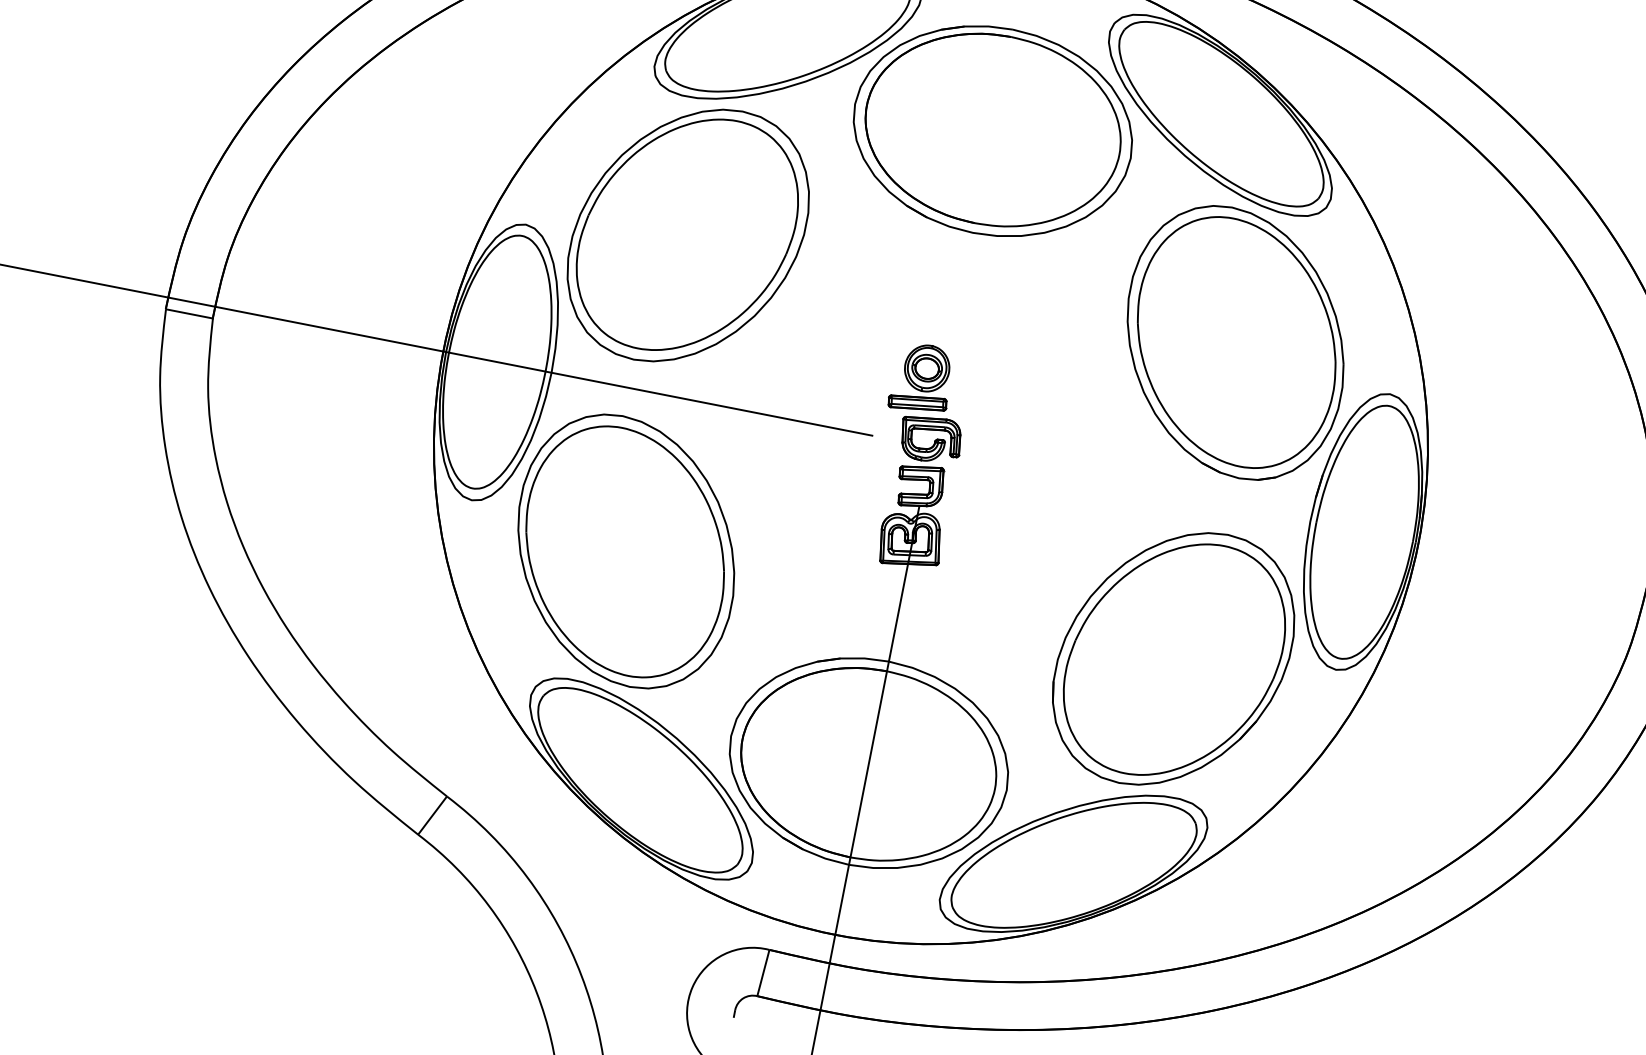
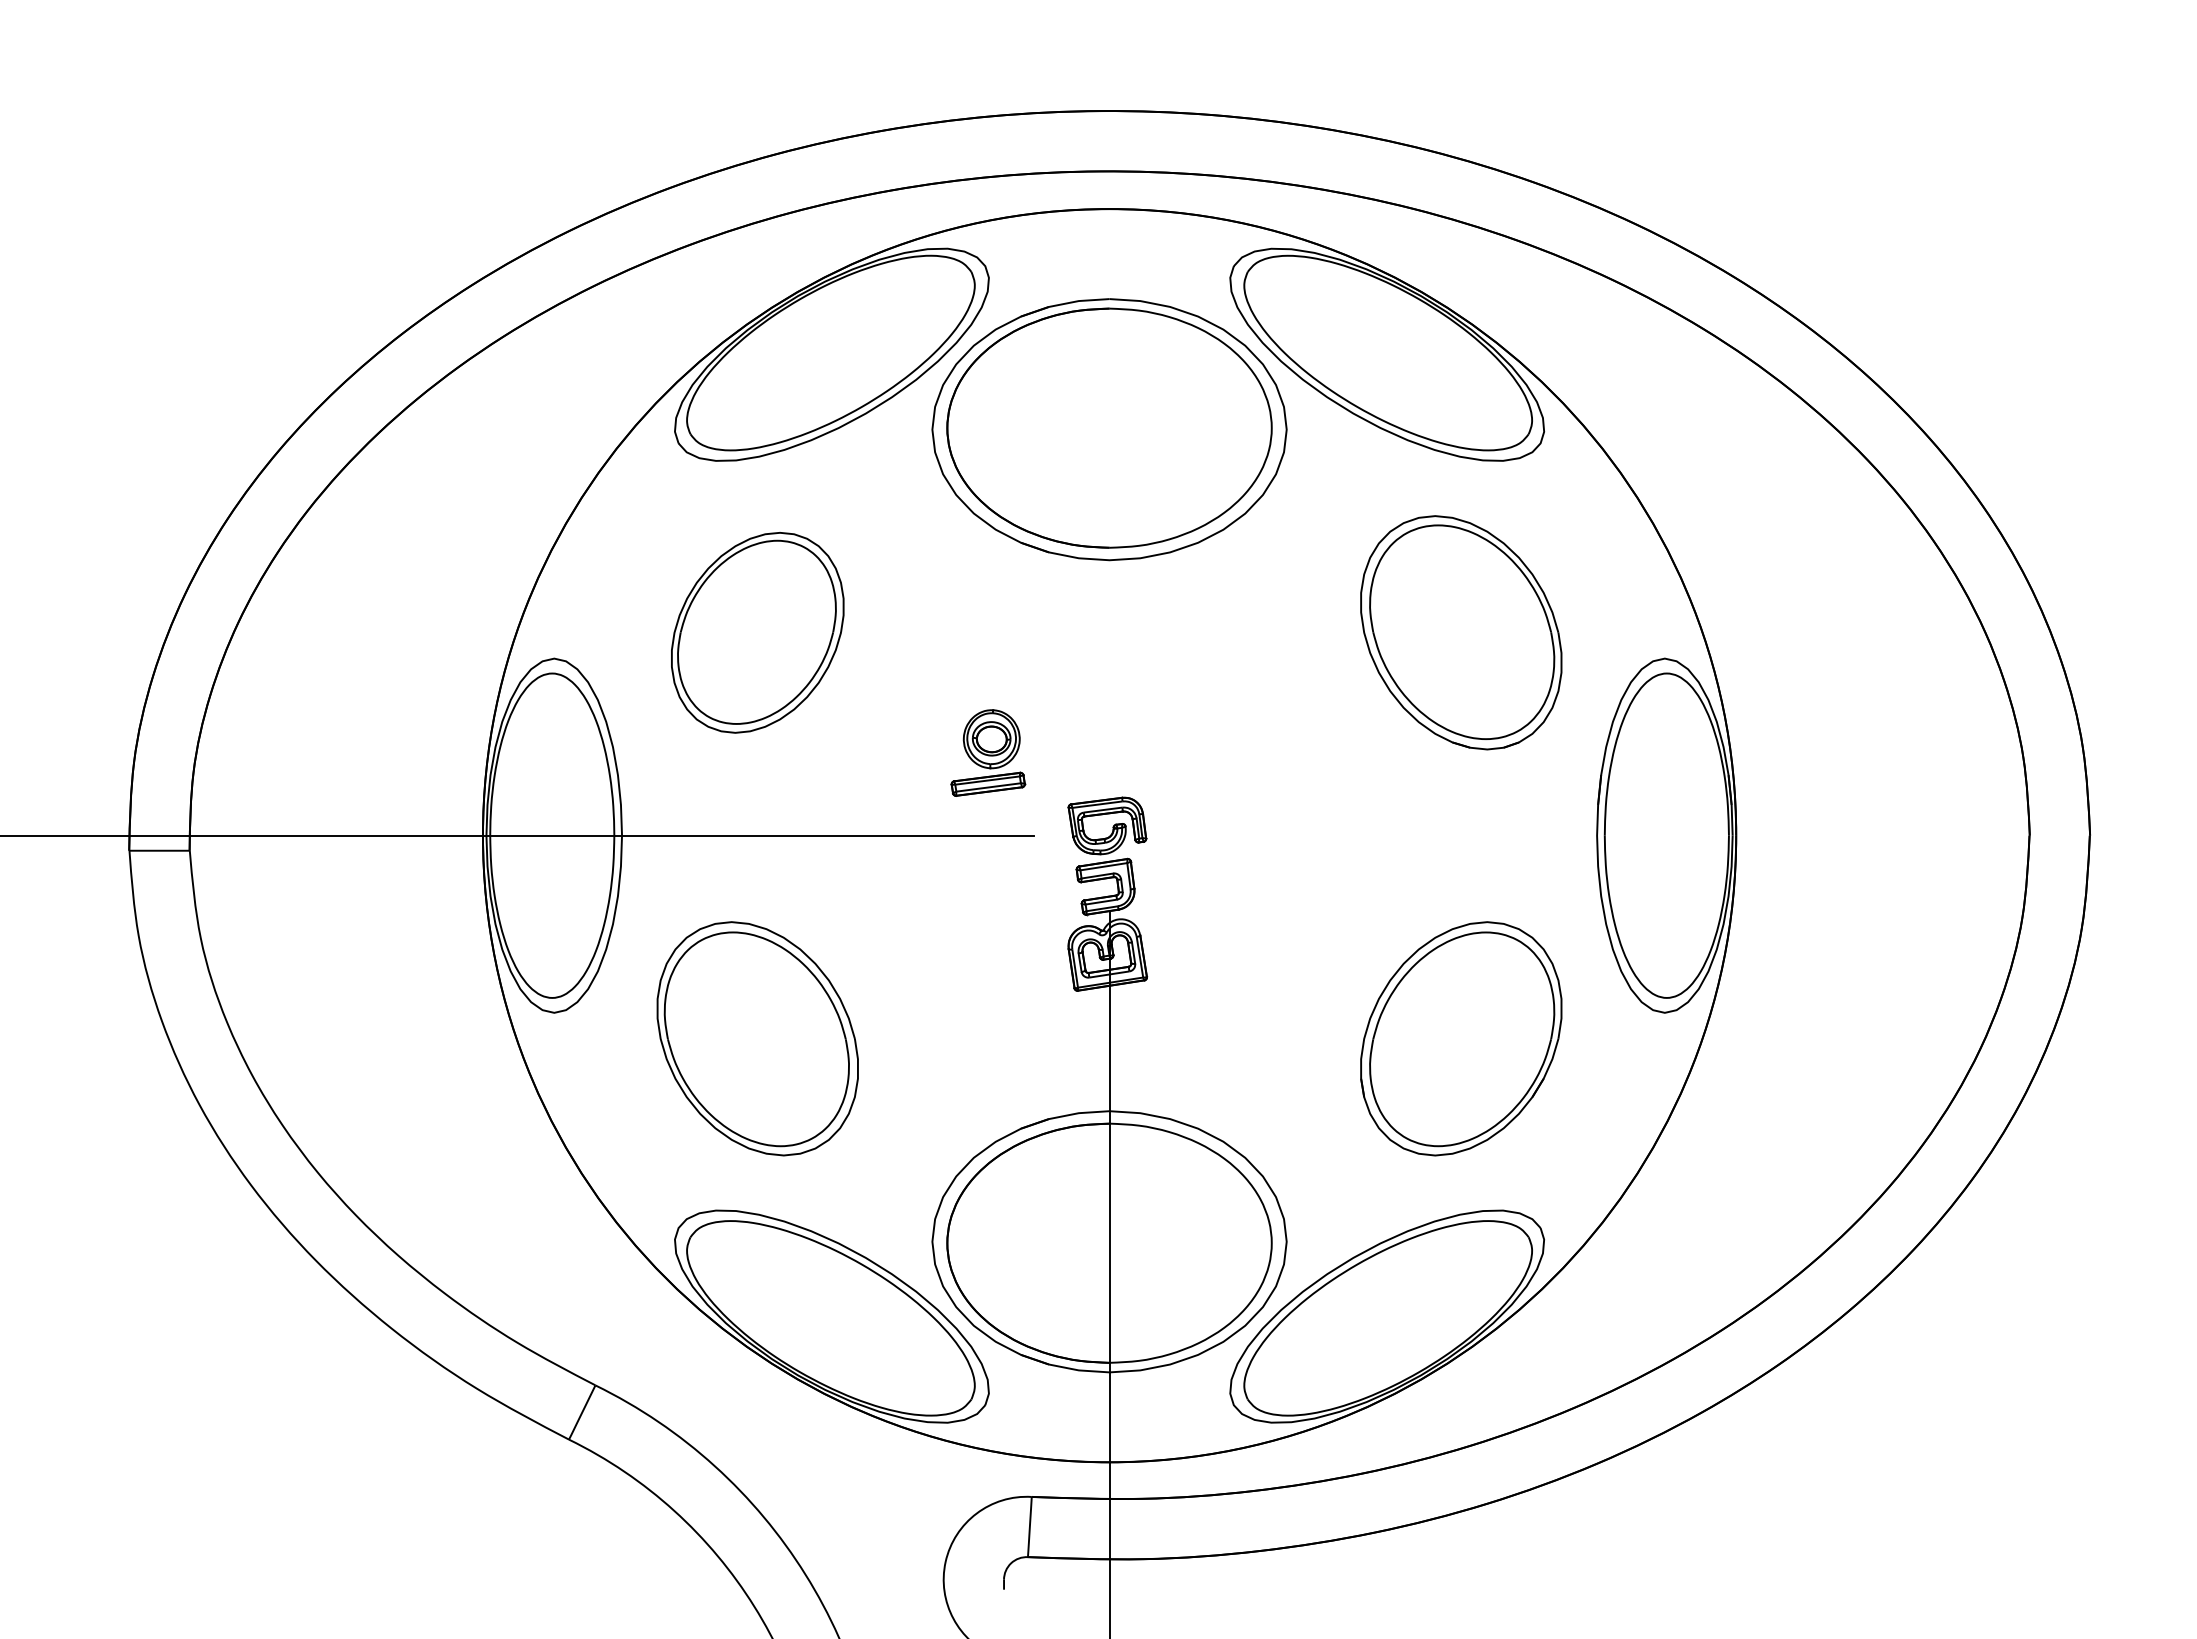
part: (688, 235) -> (757, 632), size x0.6
part: (1235, 342) -> (1461, 632), size x0.7
part: (922, 378) -> (988, 752), moved
part: (626, 551) -> (757, 1038), size x0.7
part: (1173, 658) -> (1461, 1038), size x0.7

